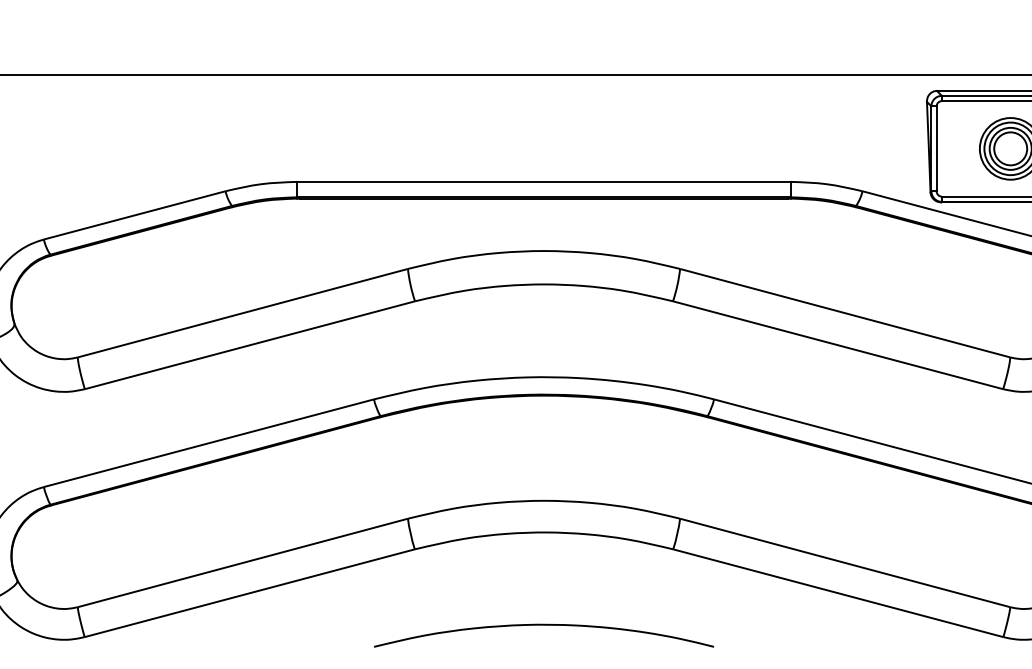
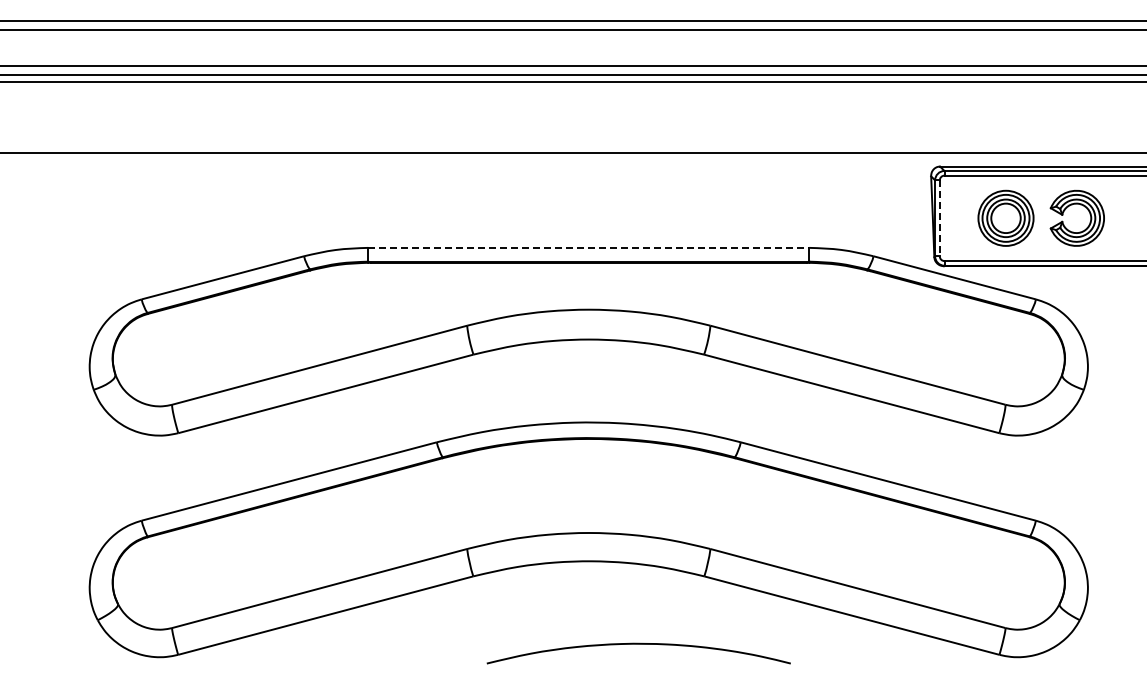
line: (936, 149) -> (939, 218), solid -> dashed
line: (543, 181) -> (588, 247), solid -> dashed
curve: (543, 625) -> (638, 644), moved

